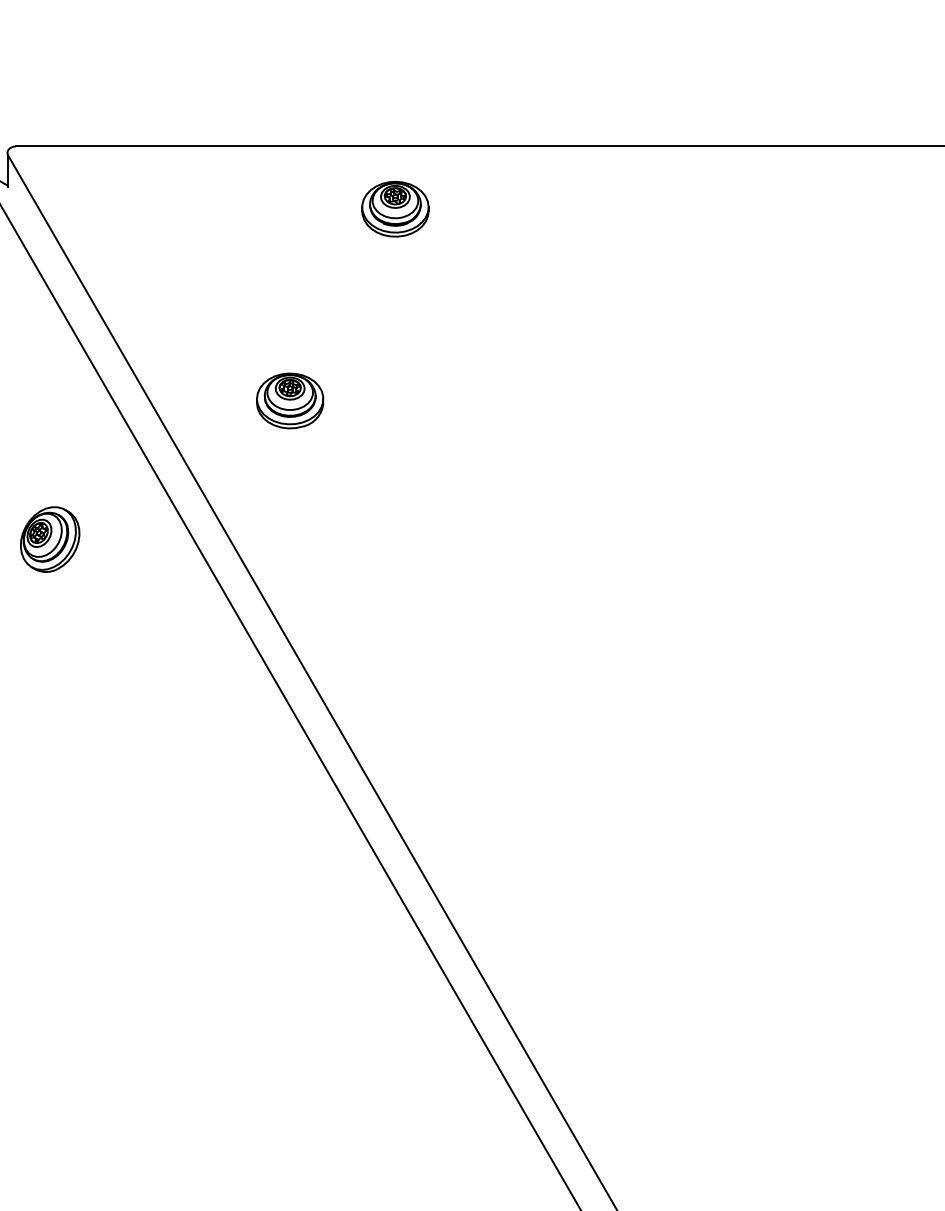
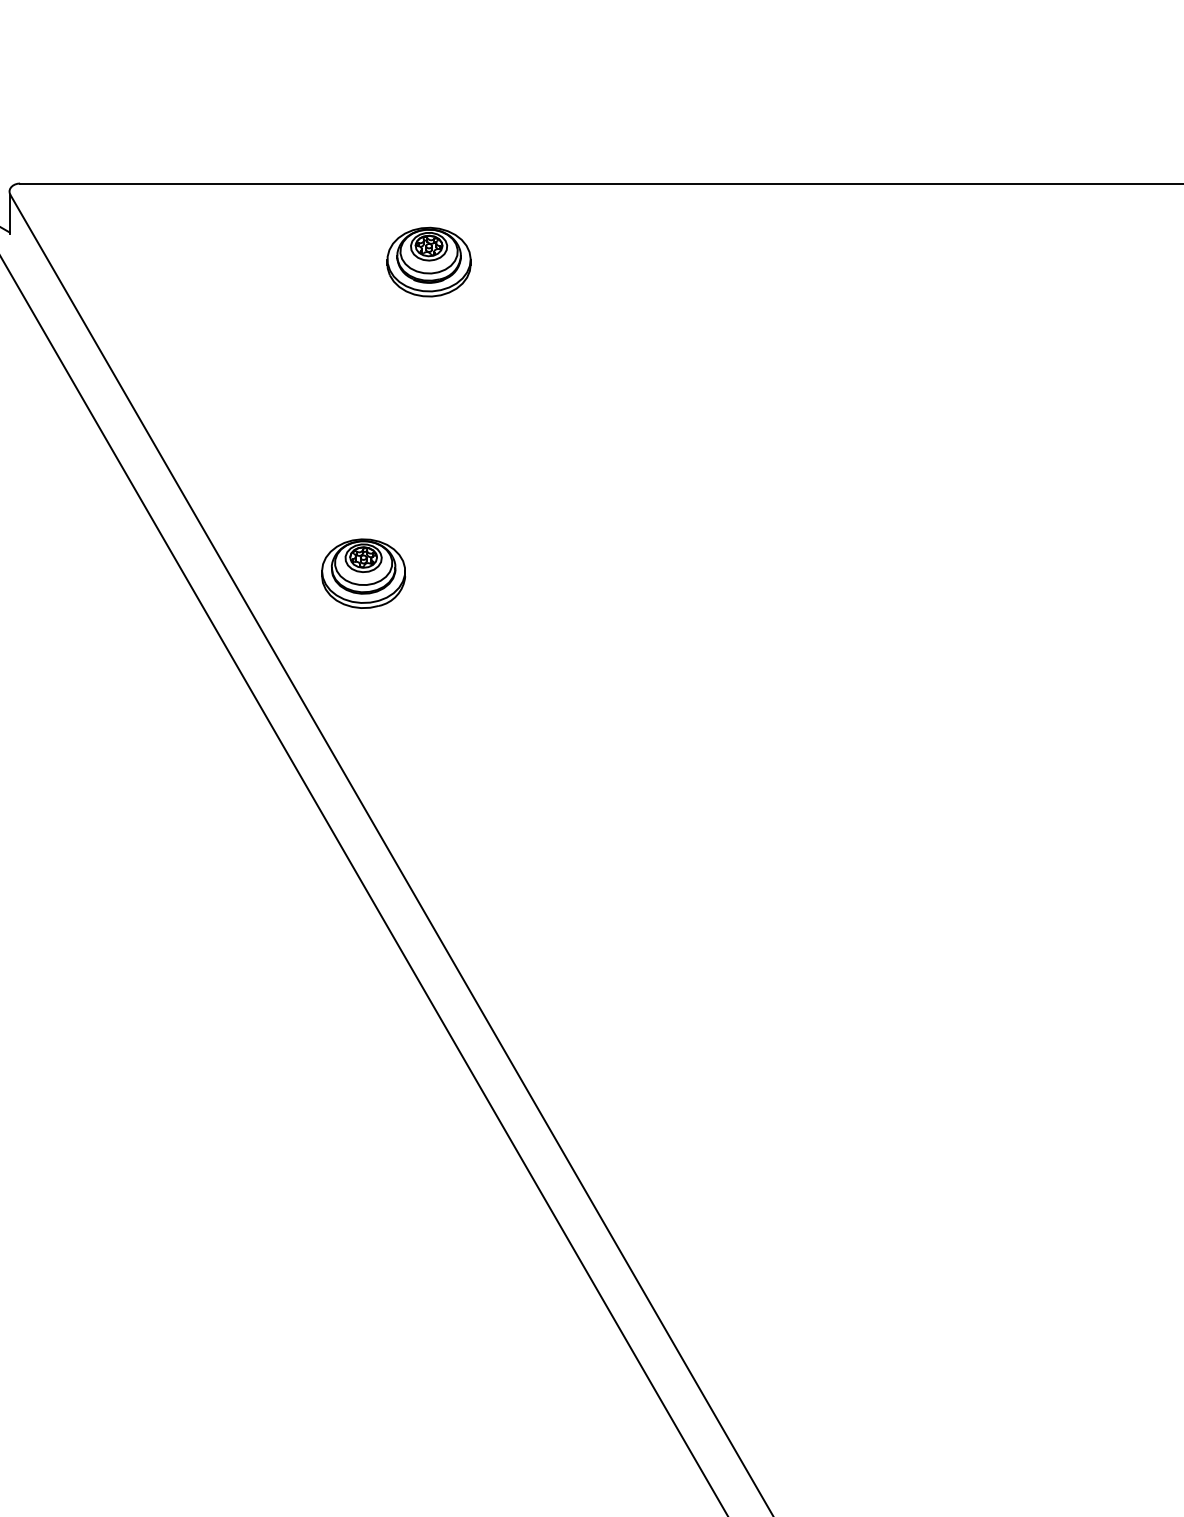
part: (395, 208) -> (429, 261), moved
part: (290, 400) -> (364, 573), moved
part: (50, 539) -> (63, 675), removed

